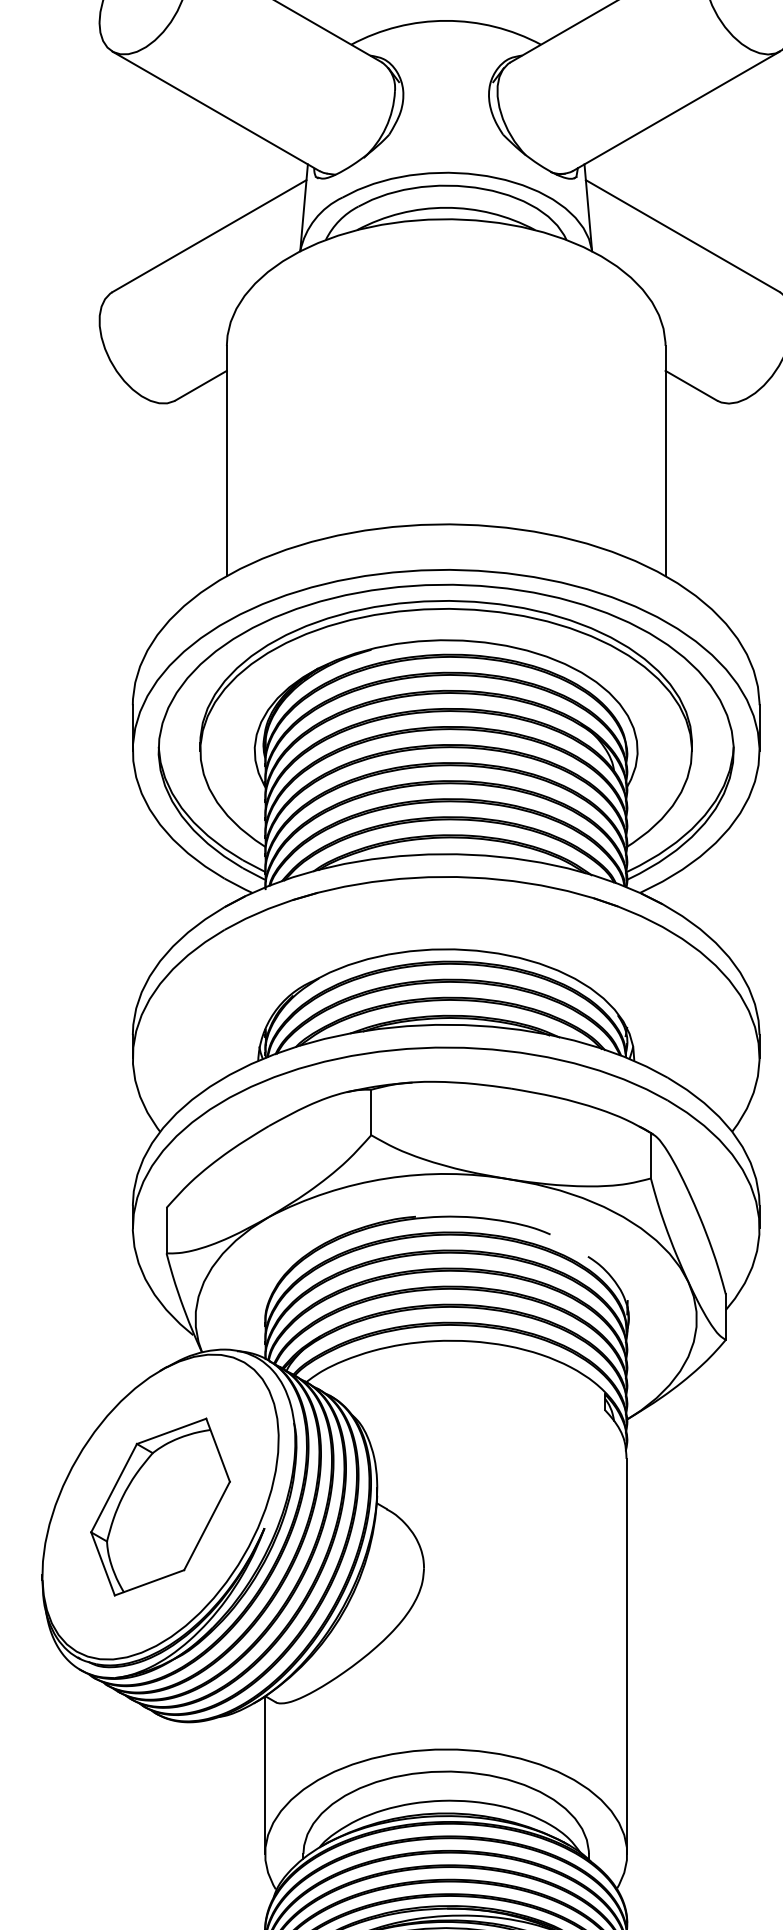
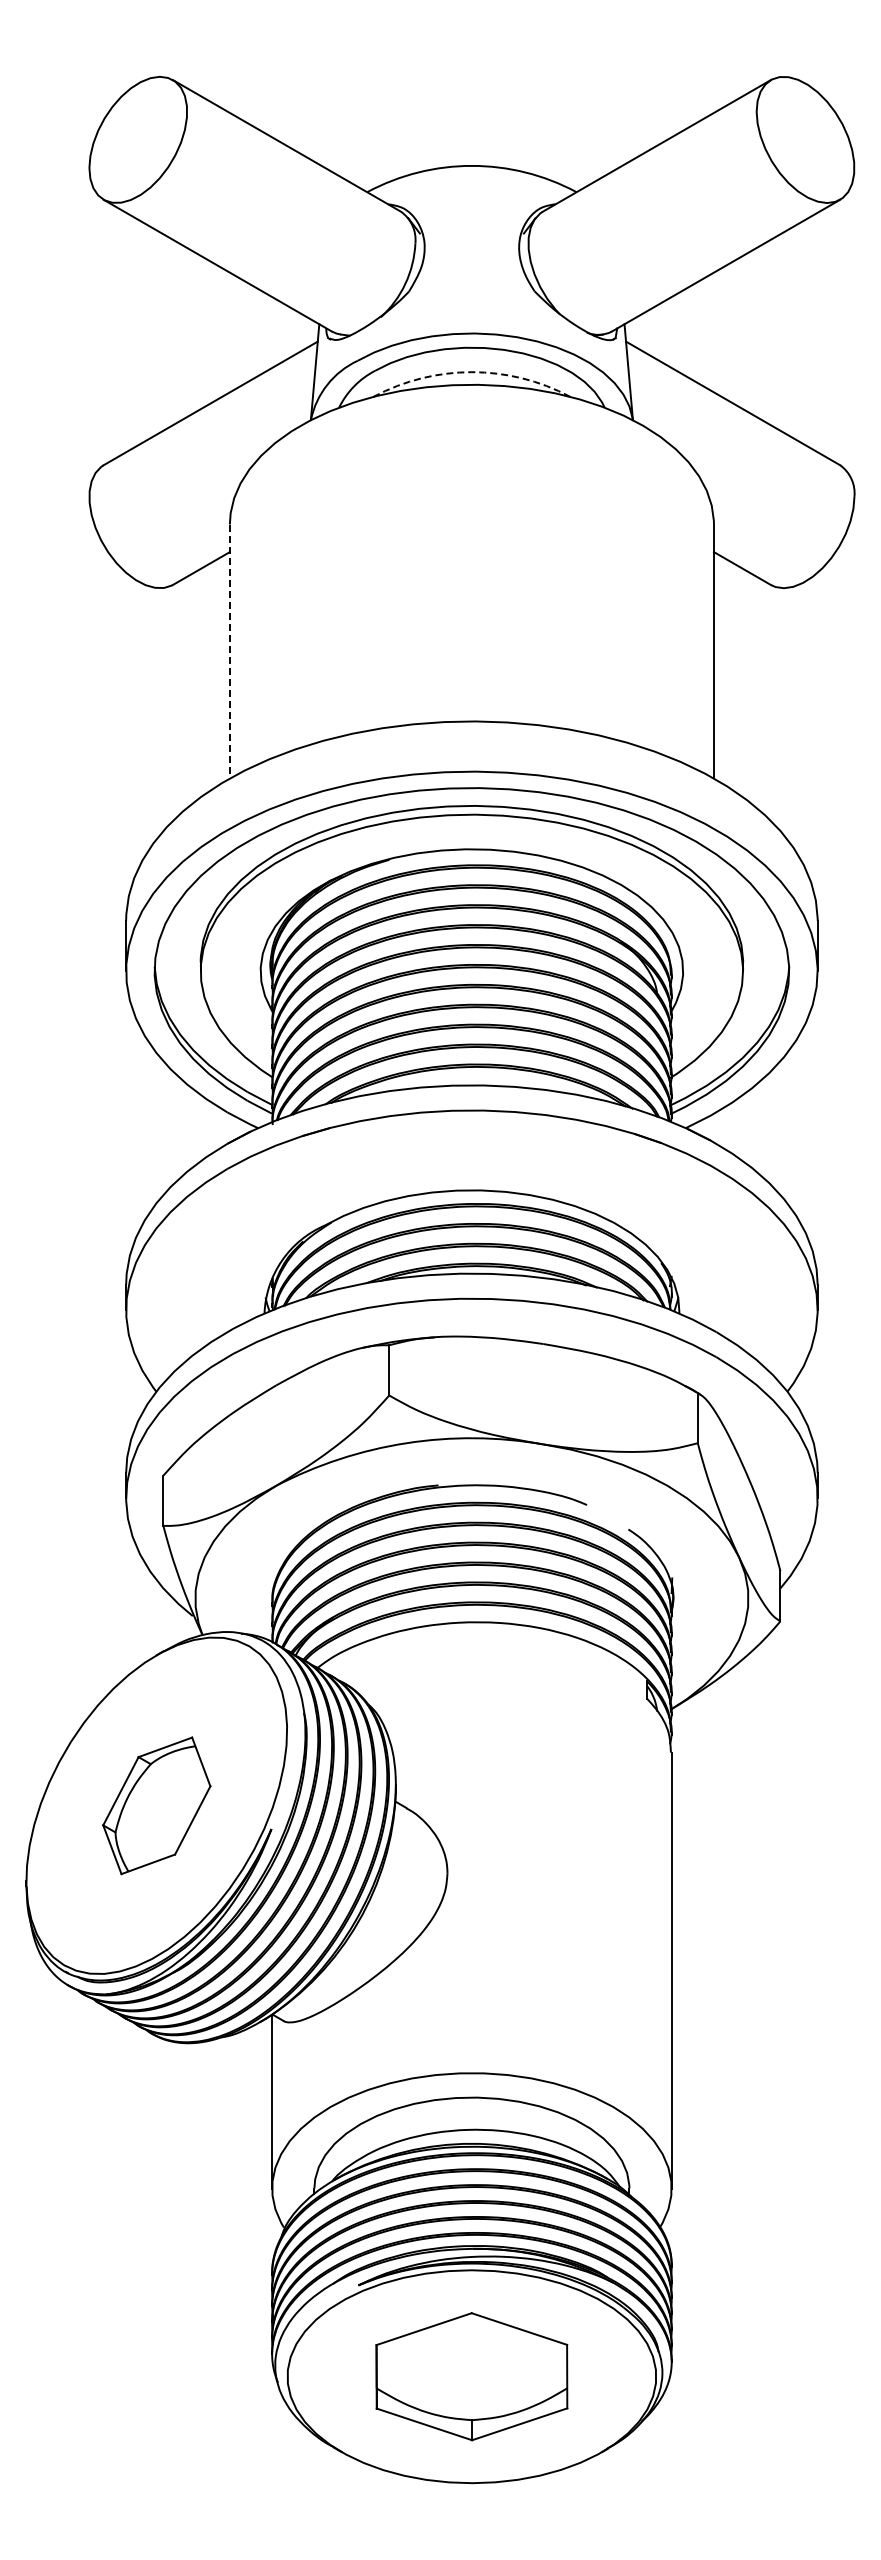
arc: (445, 208) -> (471, 372), solid -> dashed
line: (226, 460) -> (229, 651), solid -> dashed
part: (160, 1506) -> (156, 1805), size x0.7

